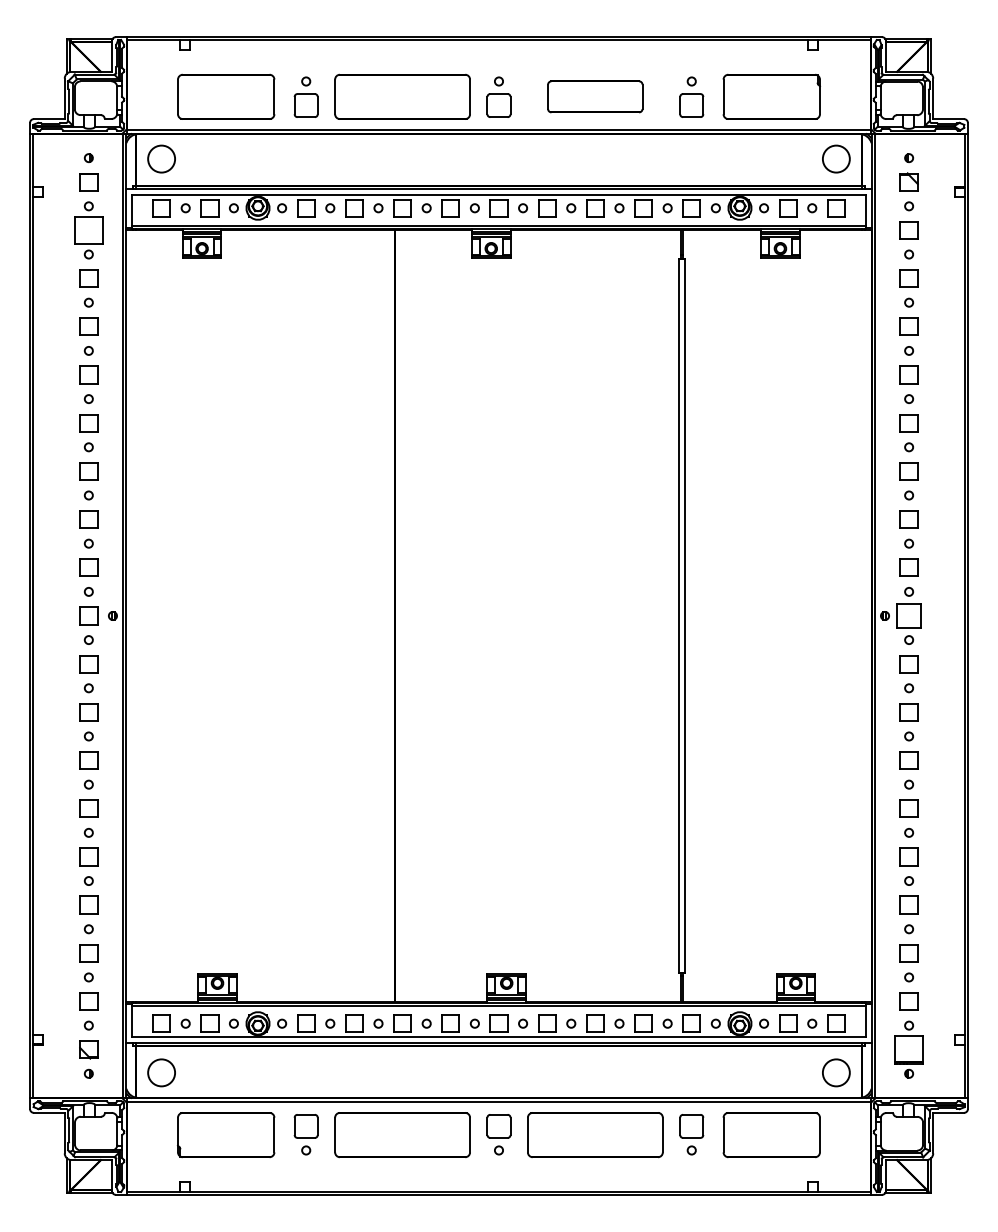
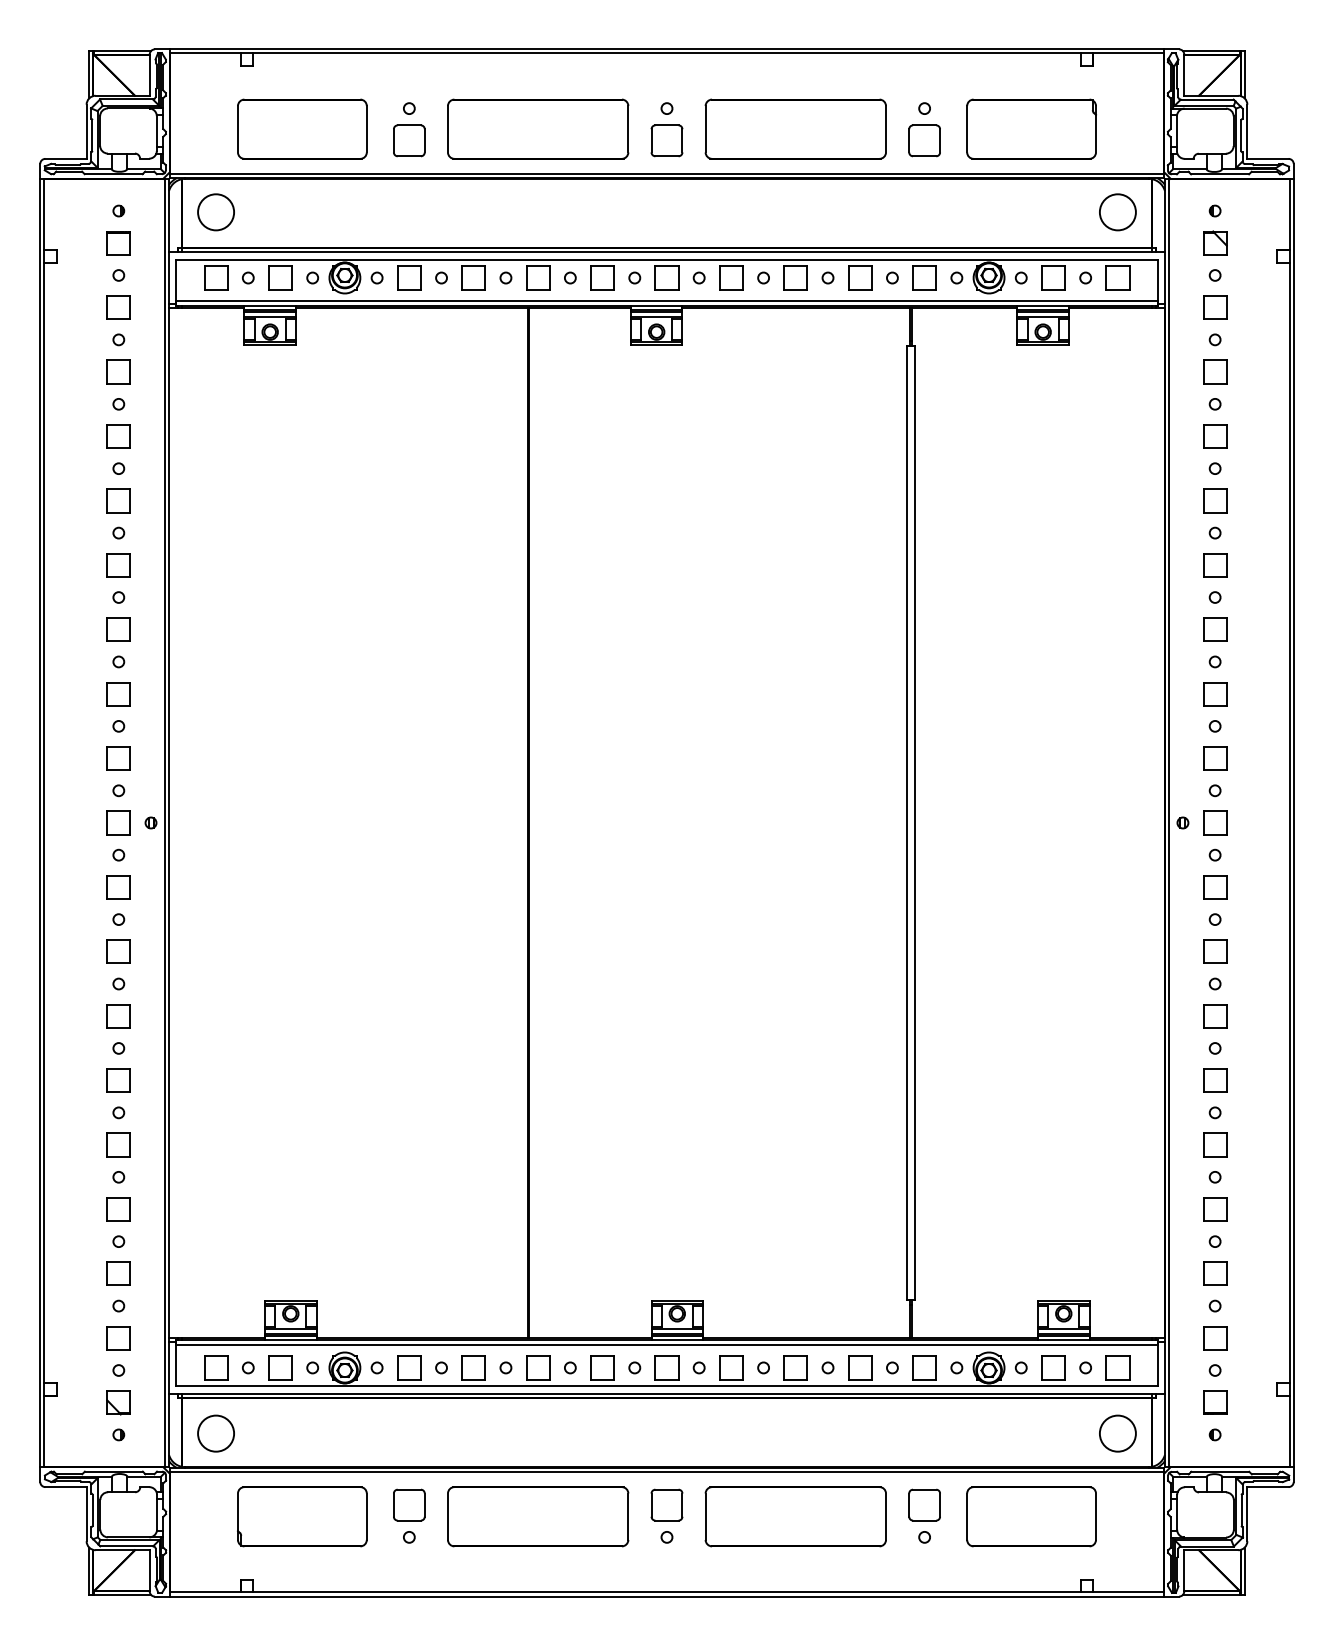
part: (595, 96) -> (795, 128), size x1.43
part: (88, 230) -> (118, 307), size x0.62
part: (909, 615) -> (1215, 822), size x0.71
part: (909, 1049) -> (1215, 1402), size x0.62

